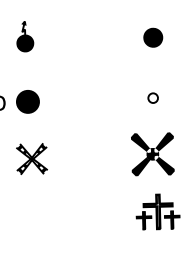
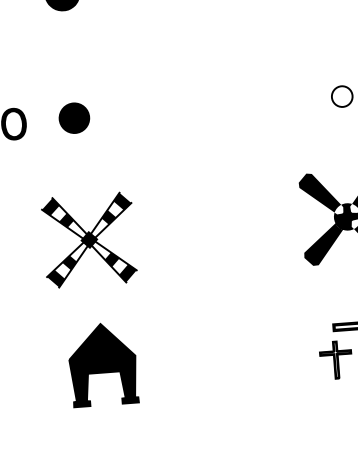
part: (27, 101) -> (73, 117), size x0.62
part: (31, 158) -> (88, 239), size x1.43
part: (35, 217) -> (103, 365), added

